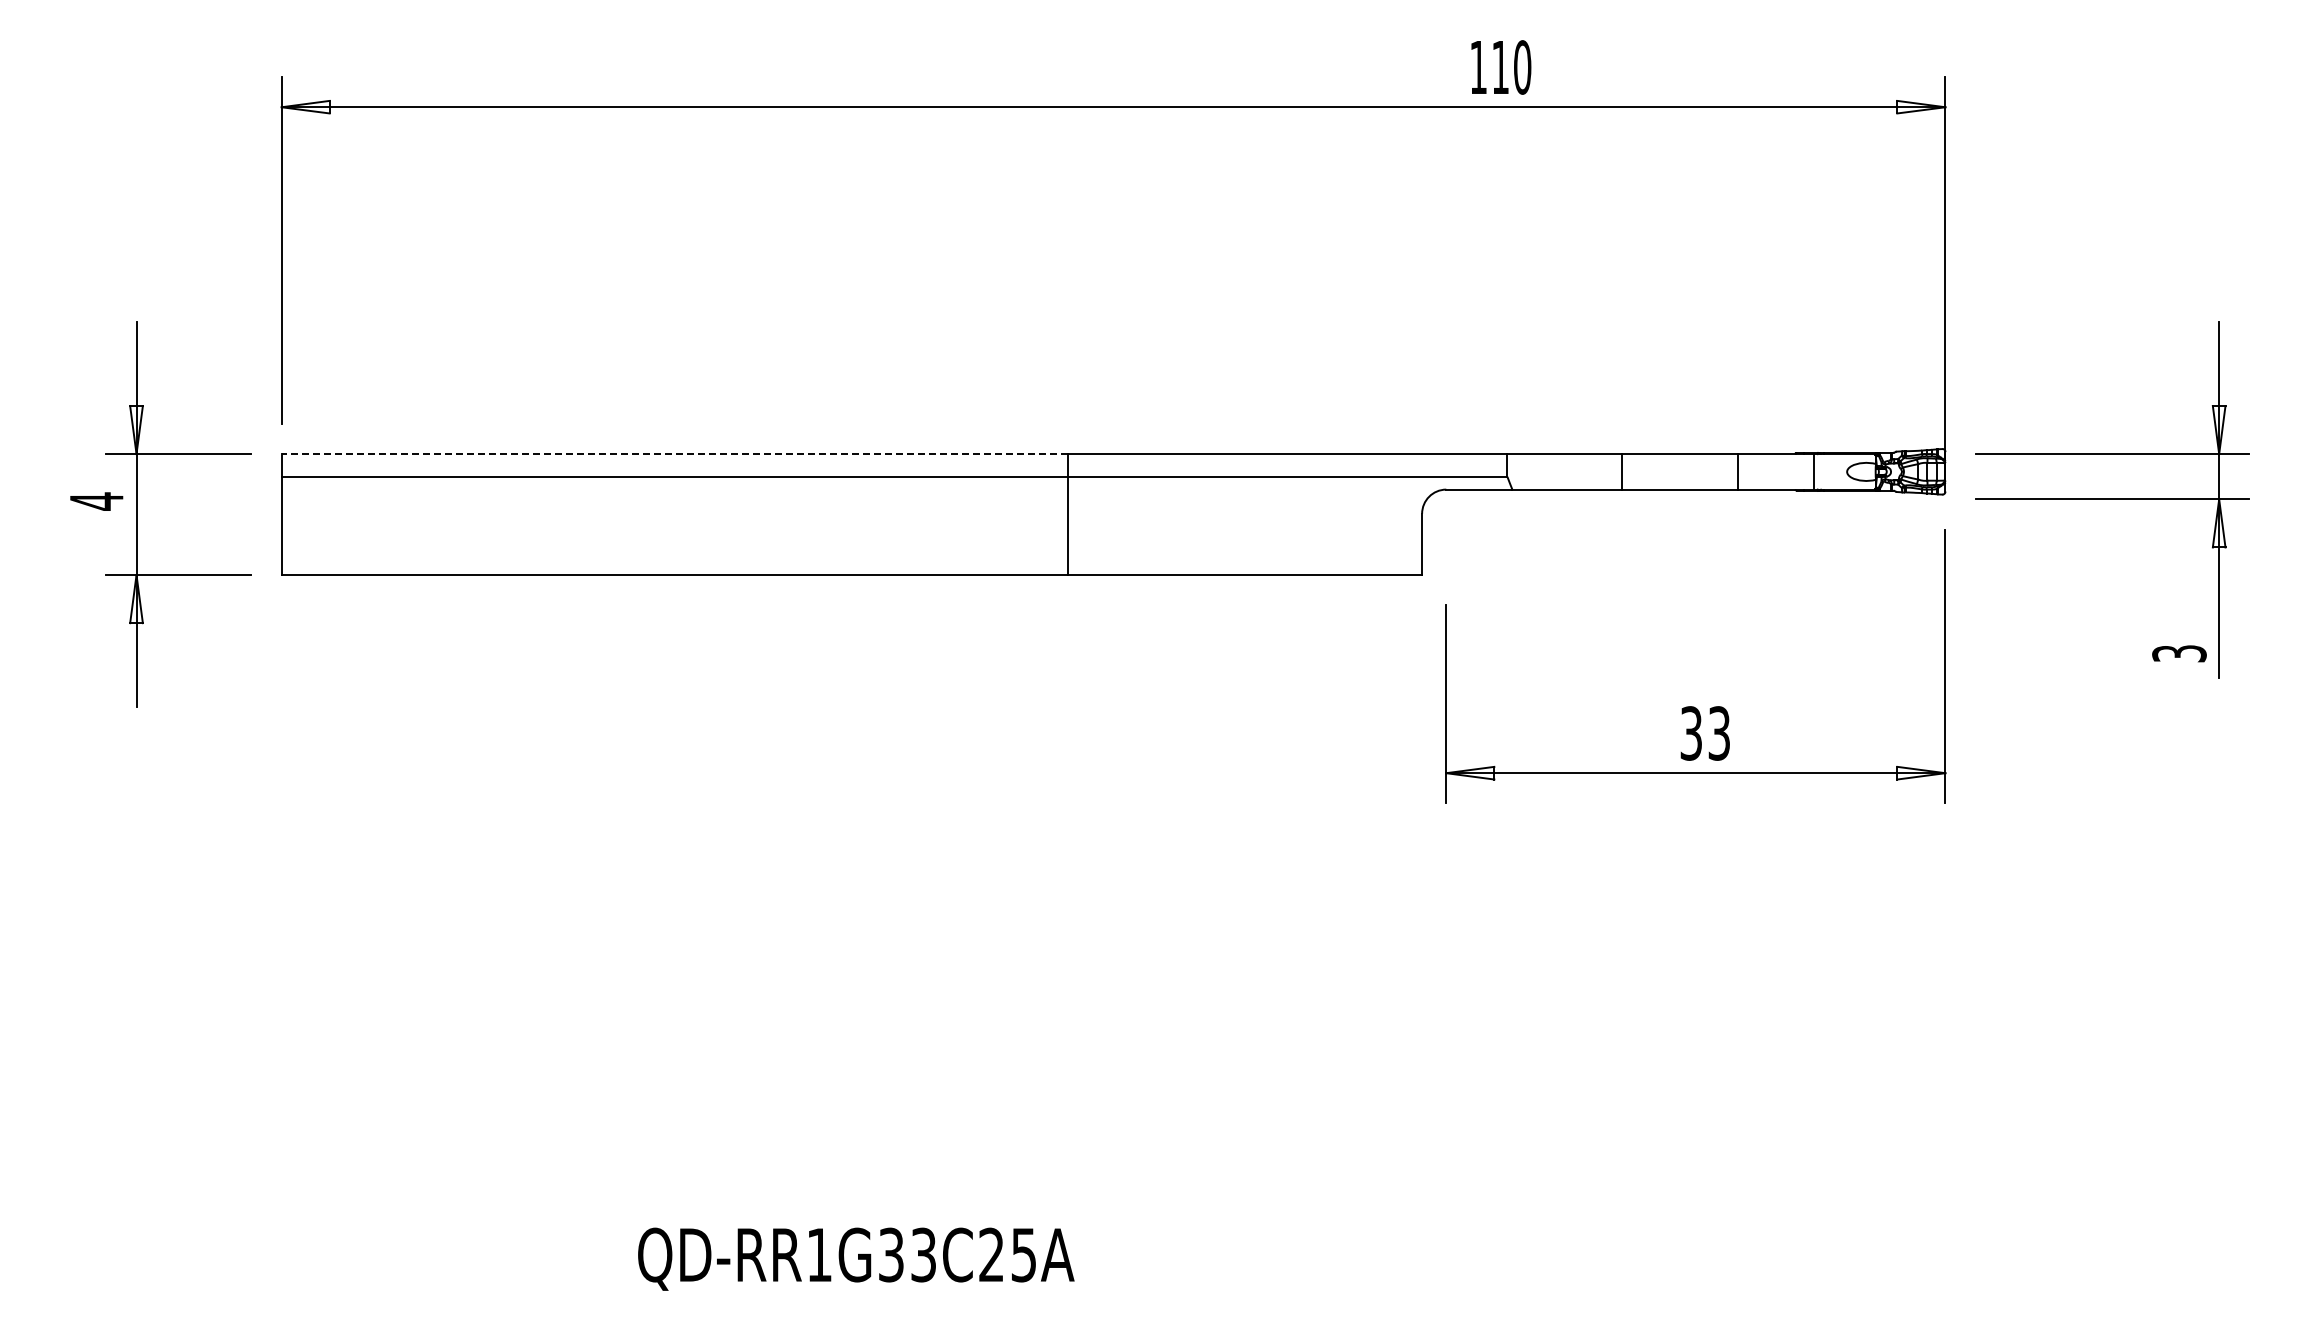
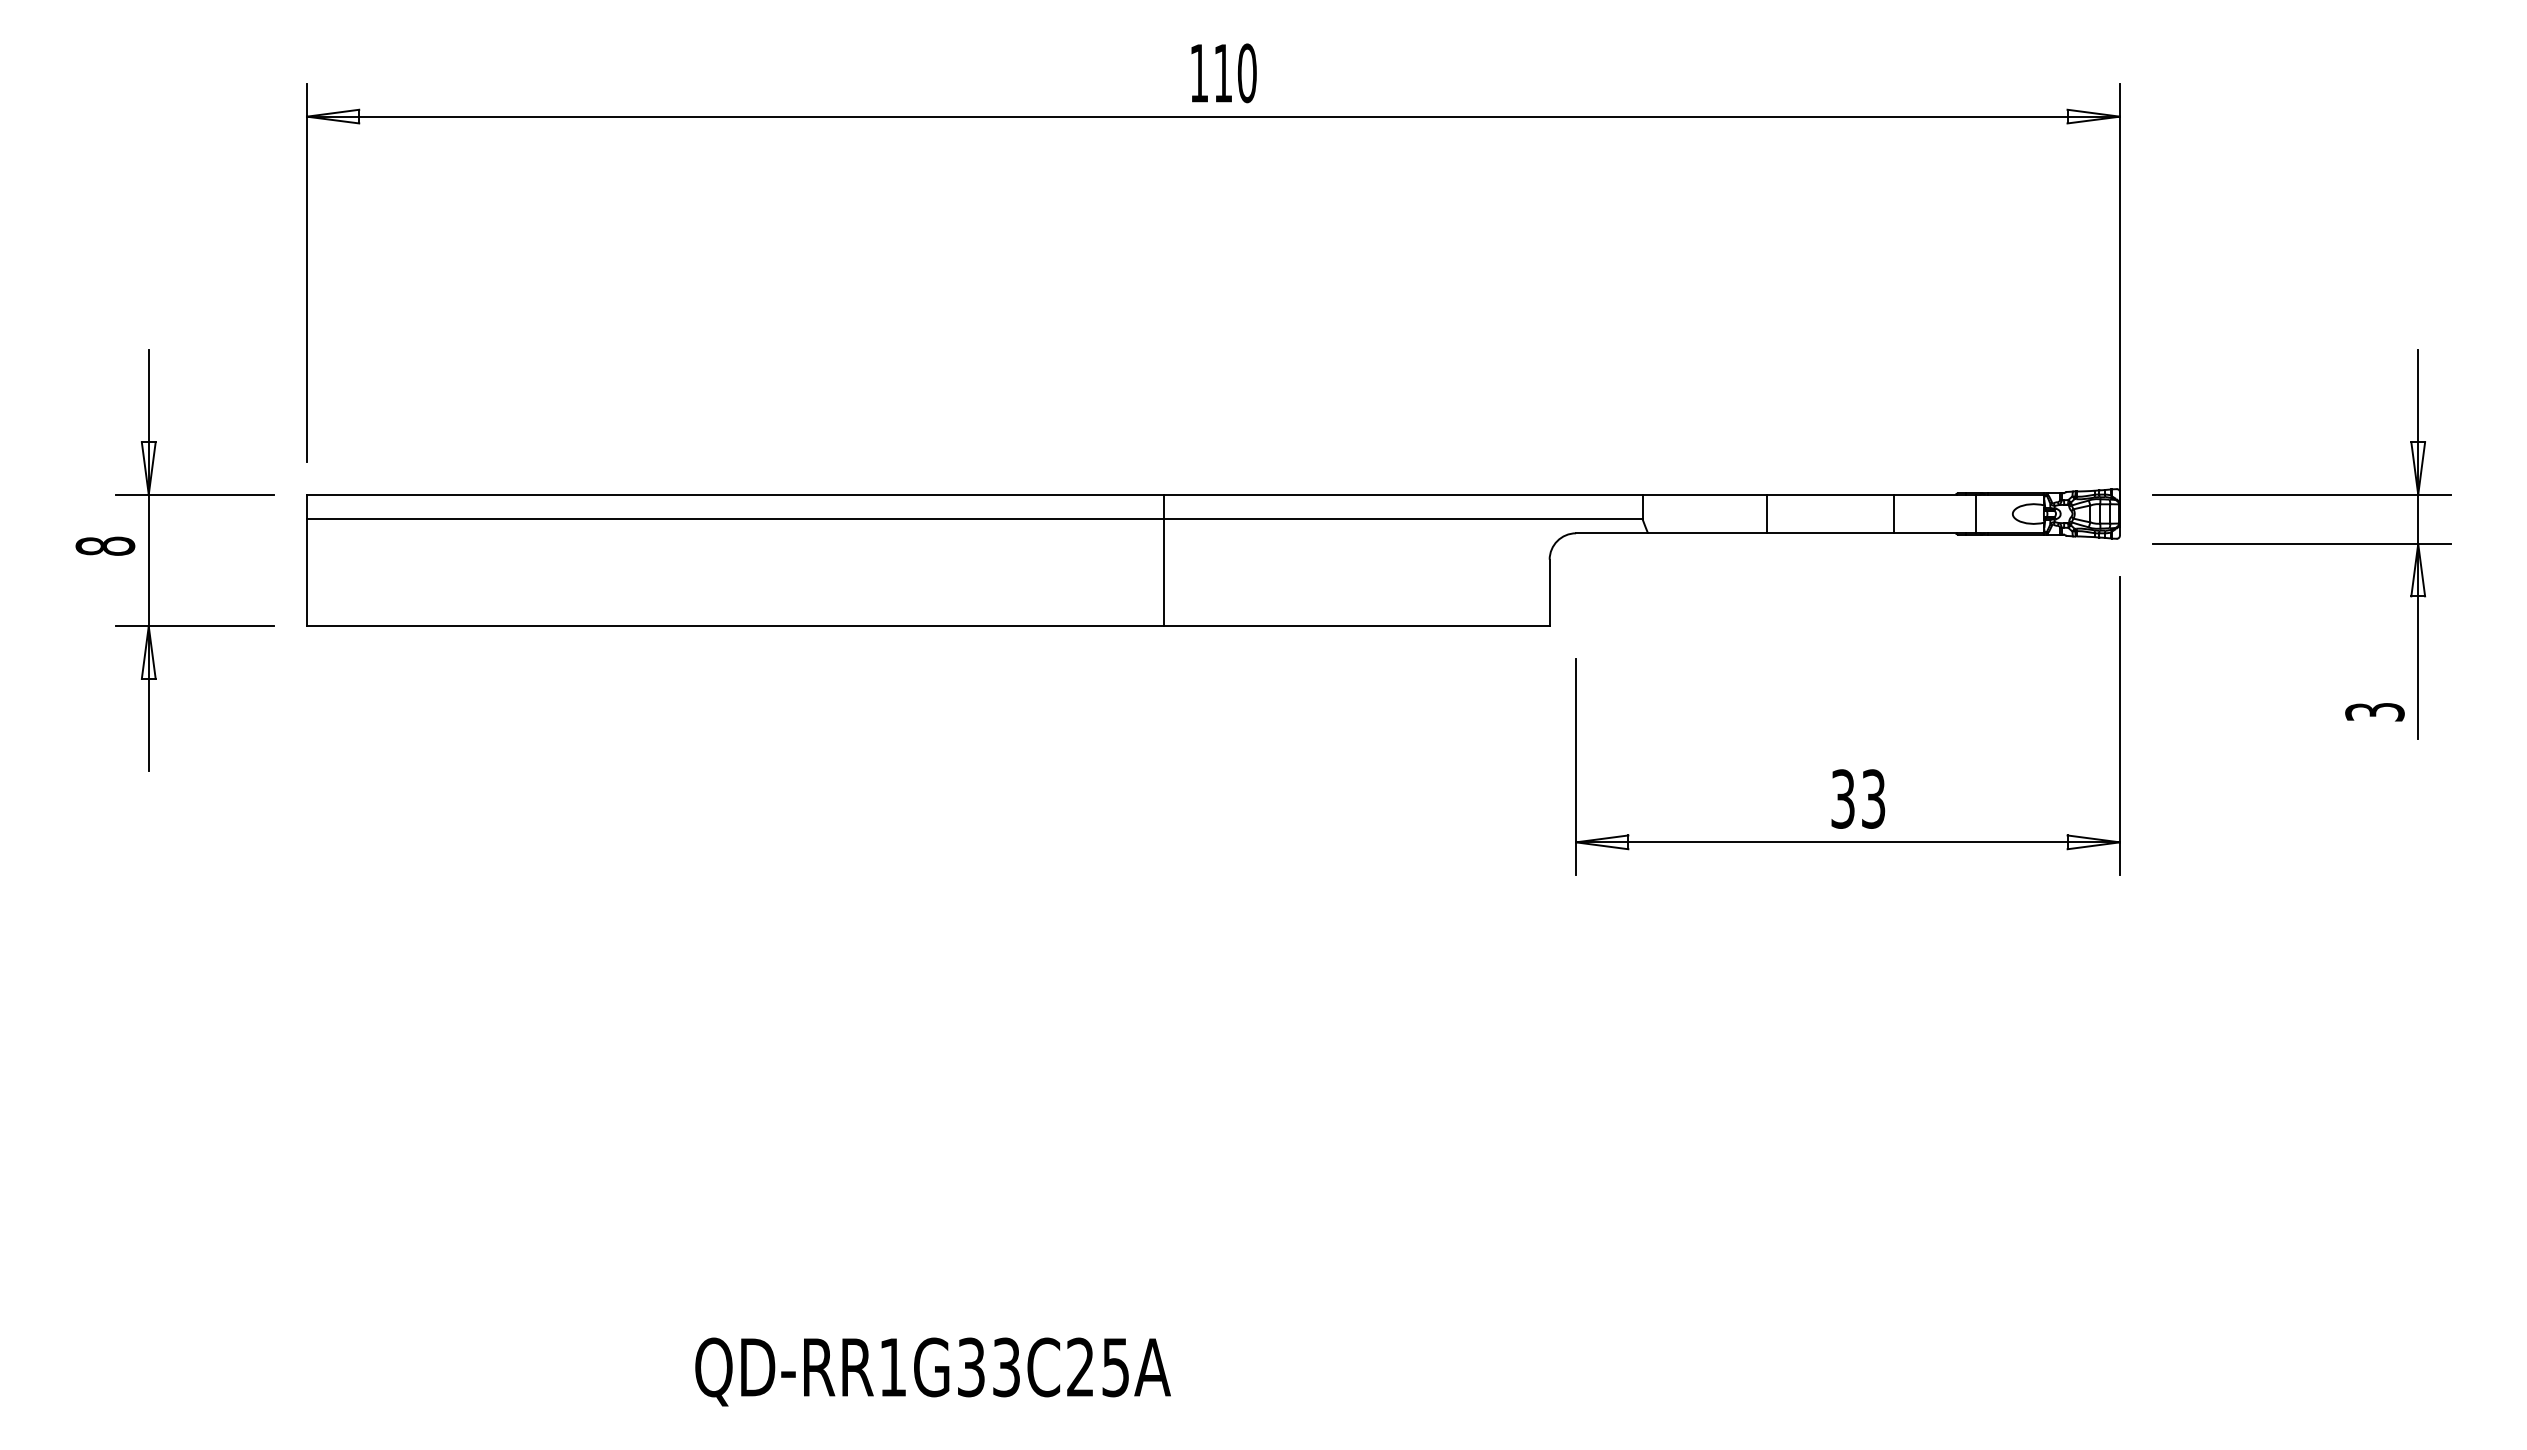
text: (1501, 67) -> (1224, 73), moved
line: (674, 454) -> (734, 495), dashed -> solid
text: (96, 501) -> (105, 546), 4 -> 8

